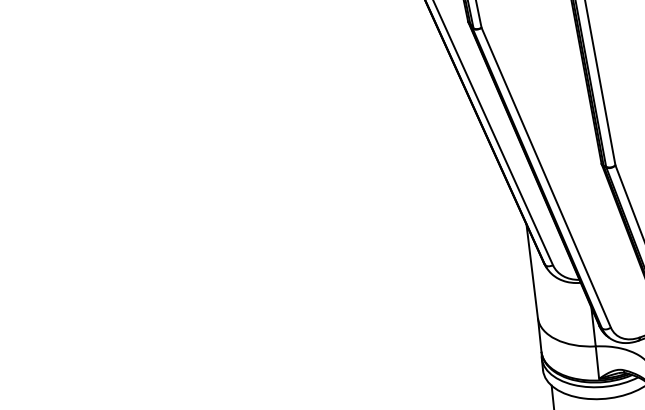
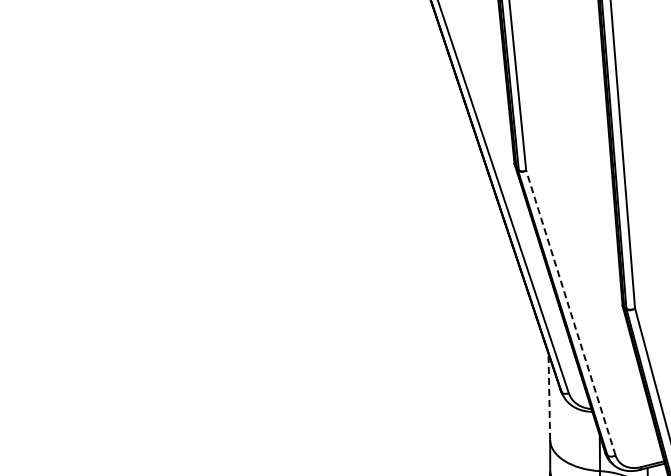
line: (545, 177) -> (570, 312), solid -> dashed
line: (532, 270) -> (549, 396), solid -> dashed

